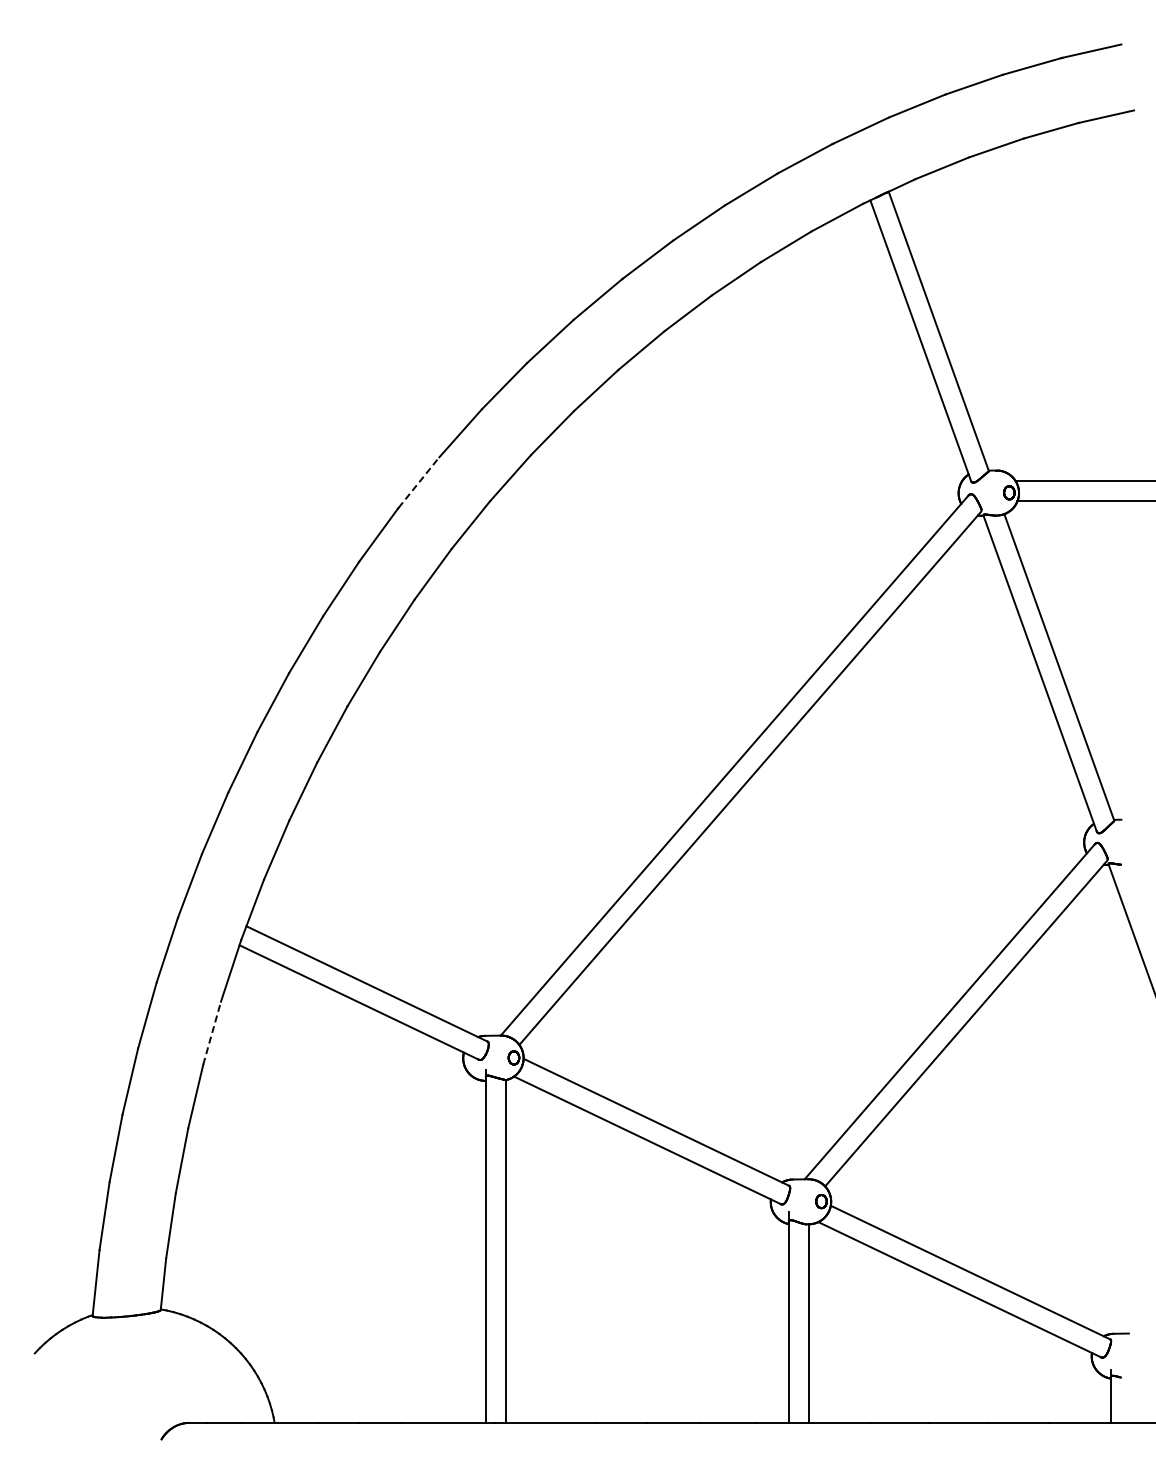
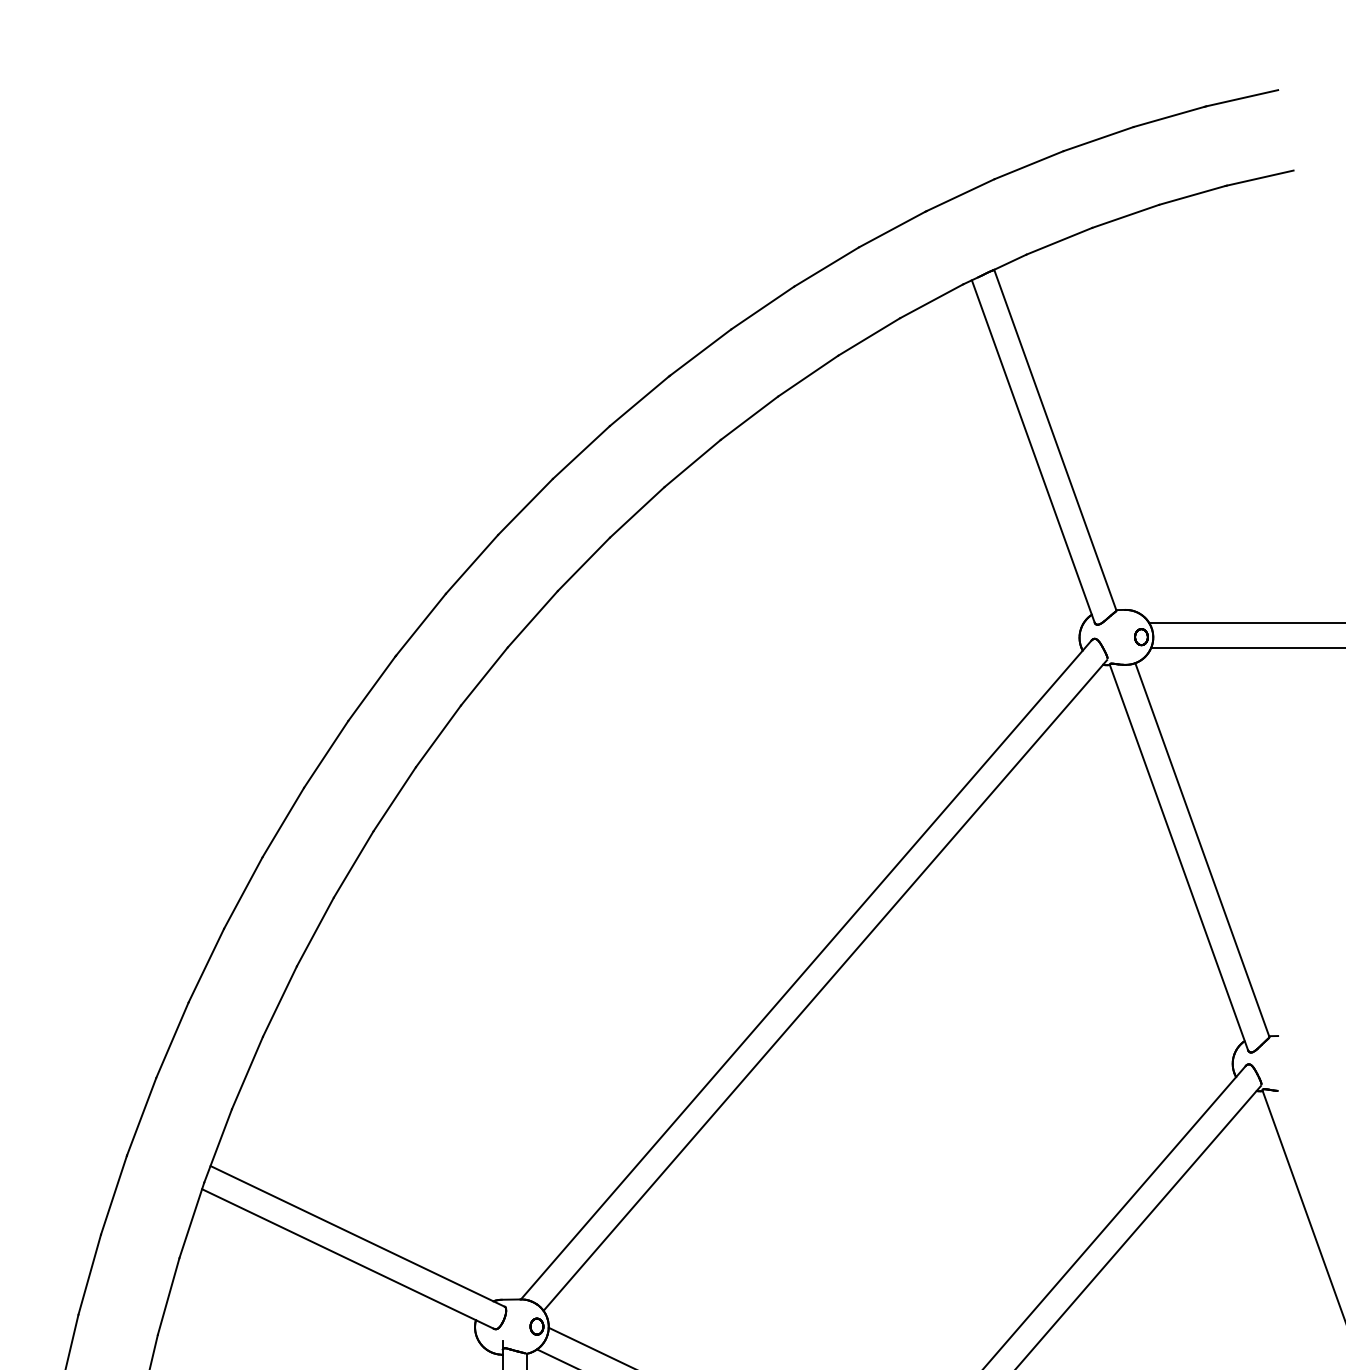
line: (418, 482) -> (420, 624), dashed -> solid
line: (212, 1033) -> (169, 1296), dashed -> solid

